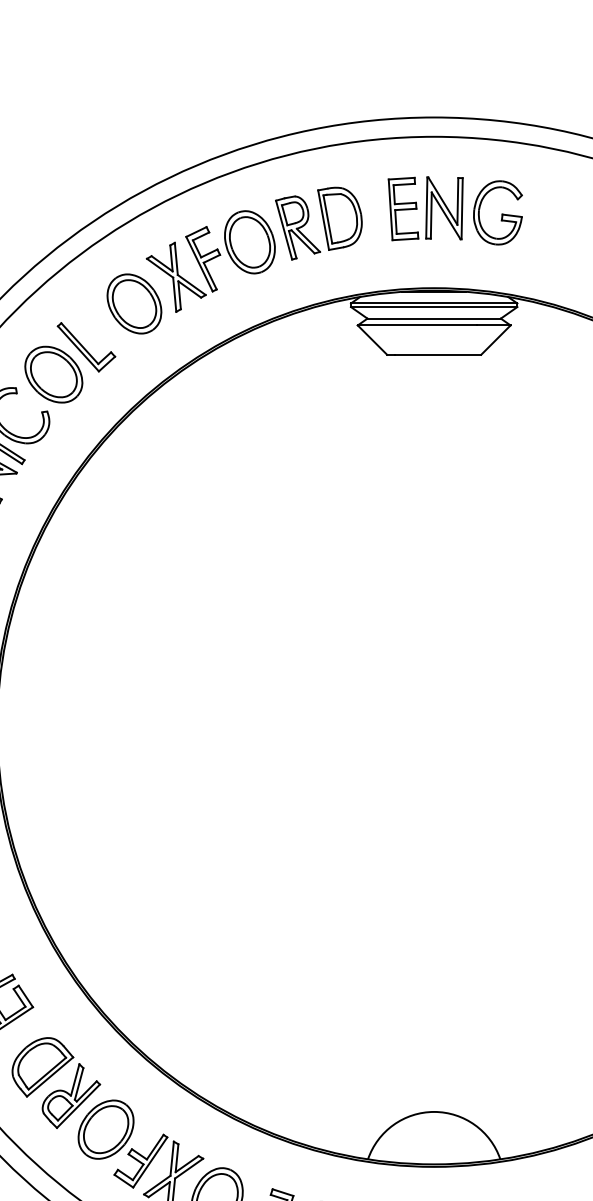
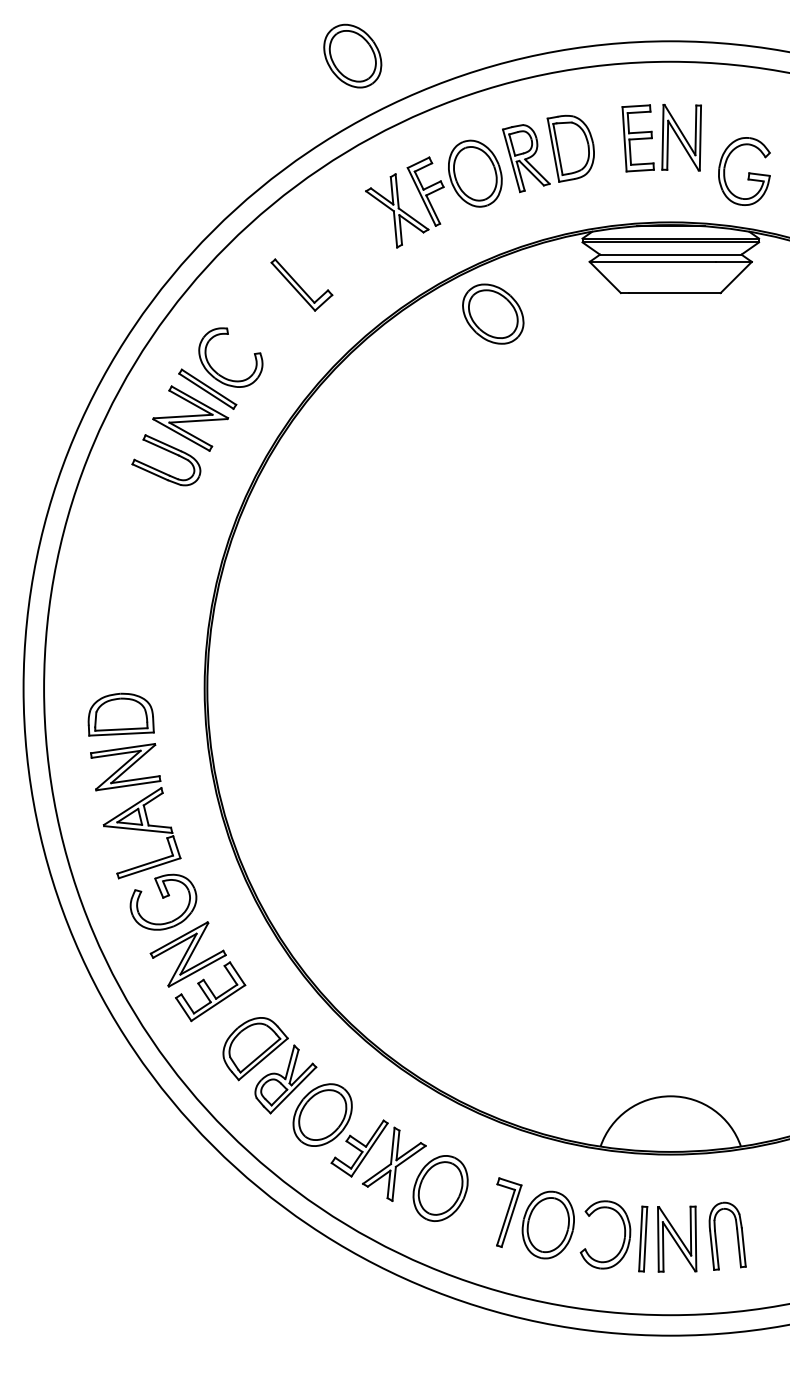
part: (498, 212) -> (744, 171), moved
part: (134, 303) -> (352, 55), moved
part: (54, 374) -> (493, 313), moved

